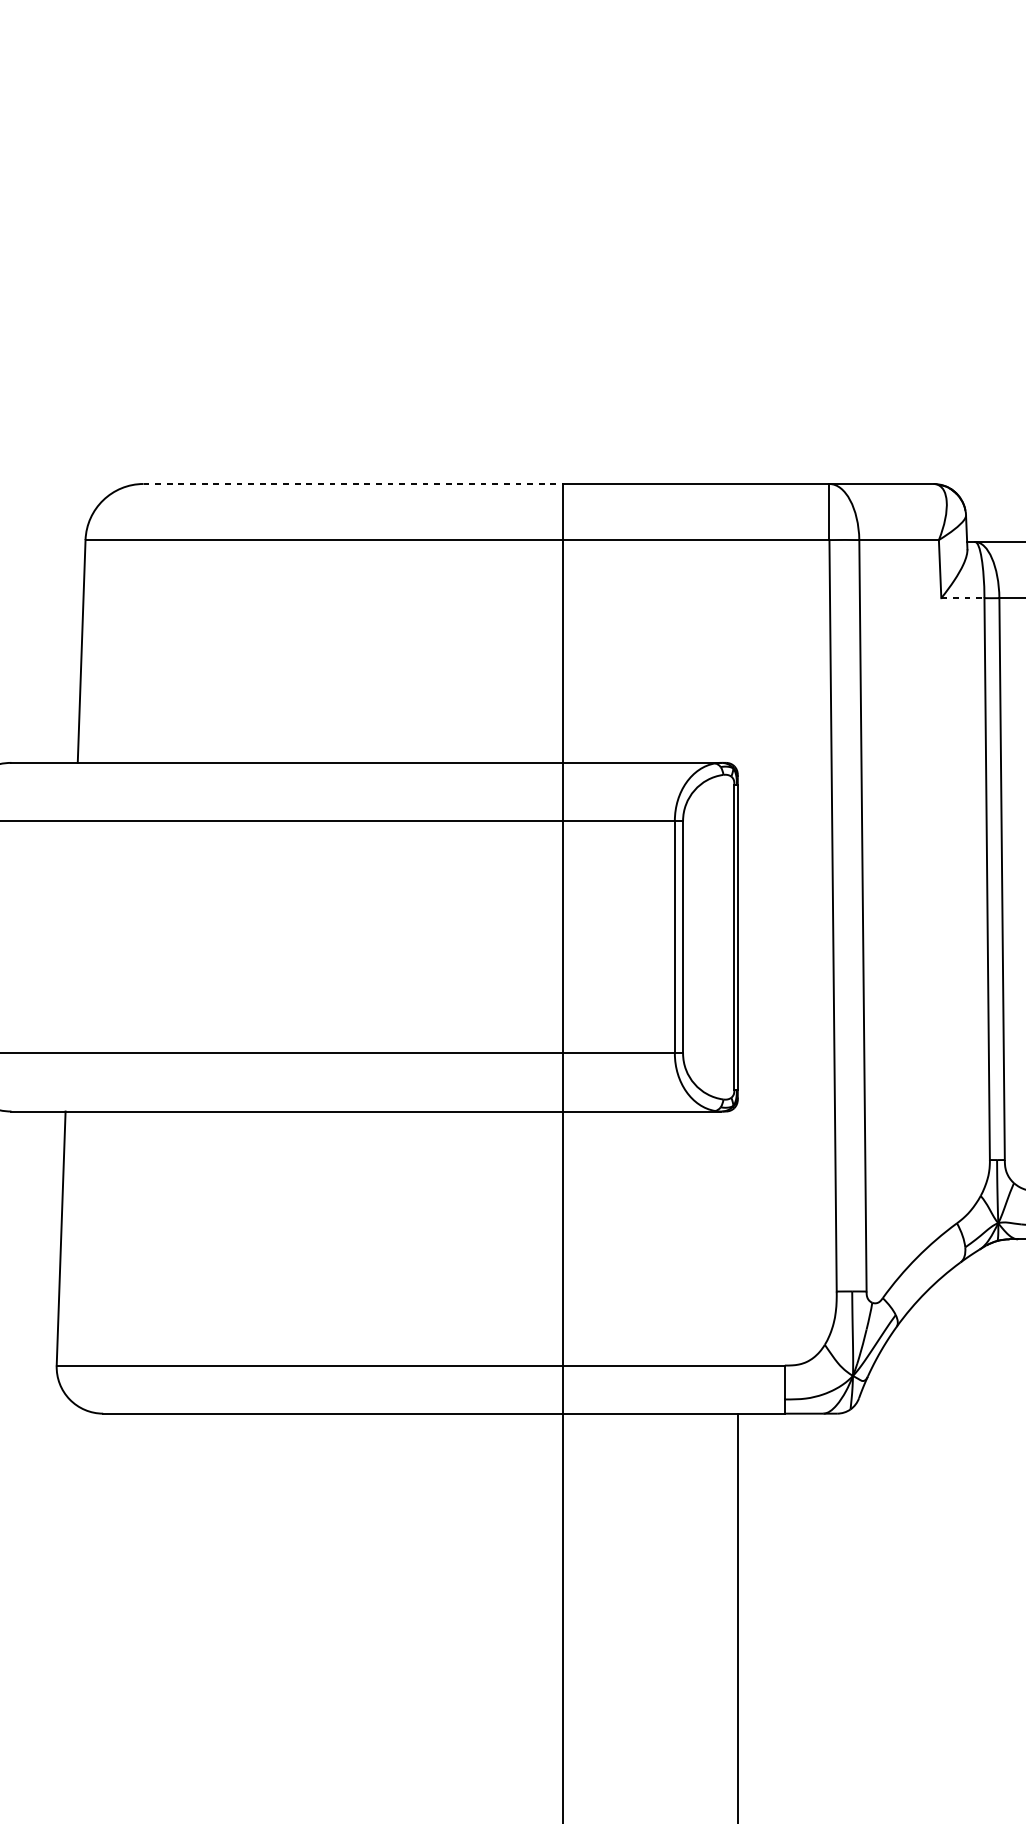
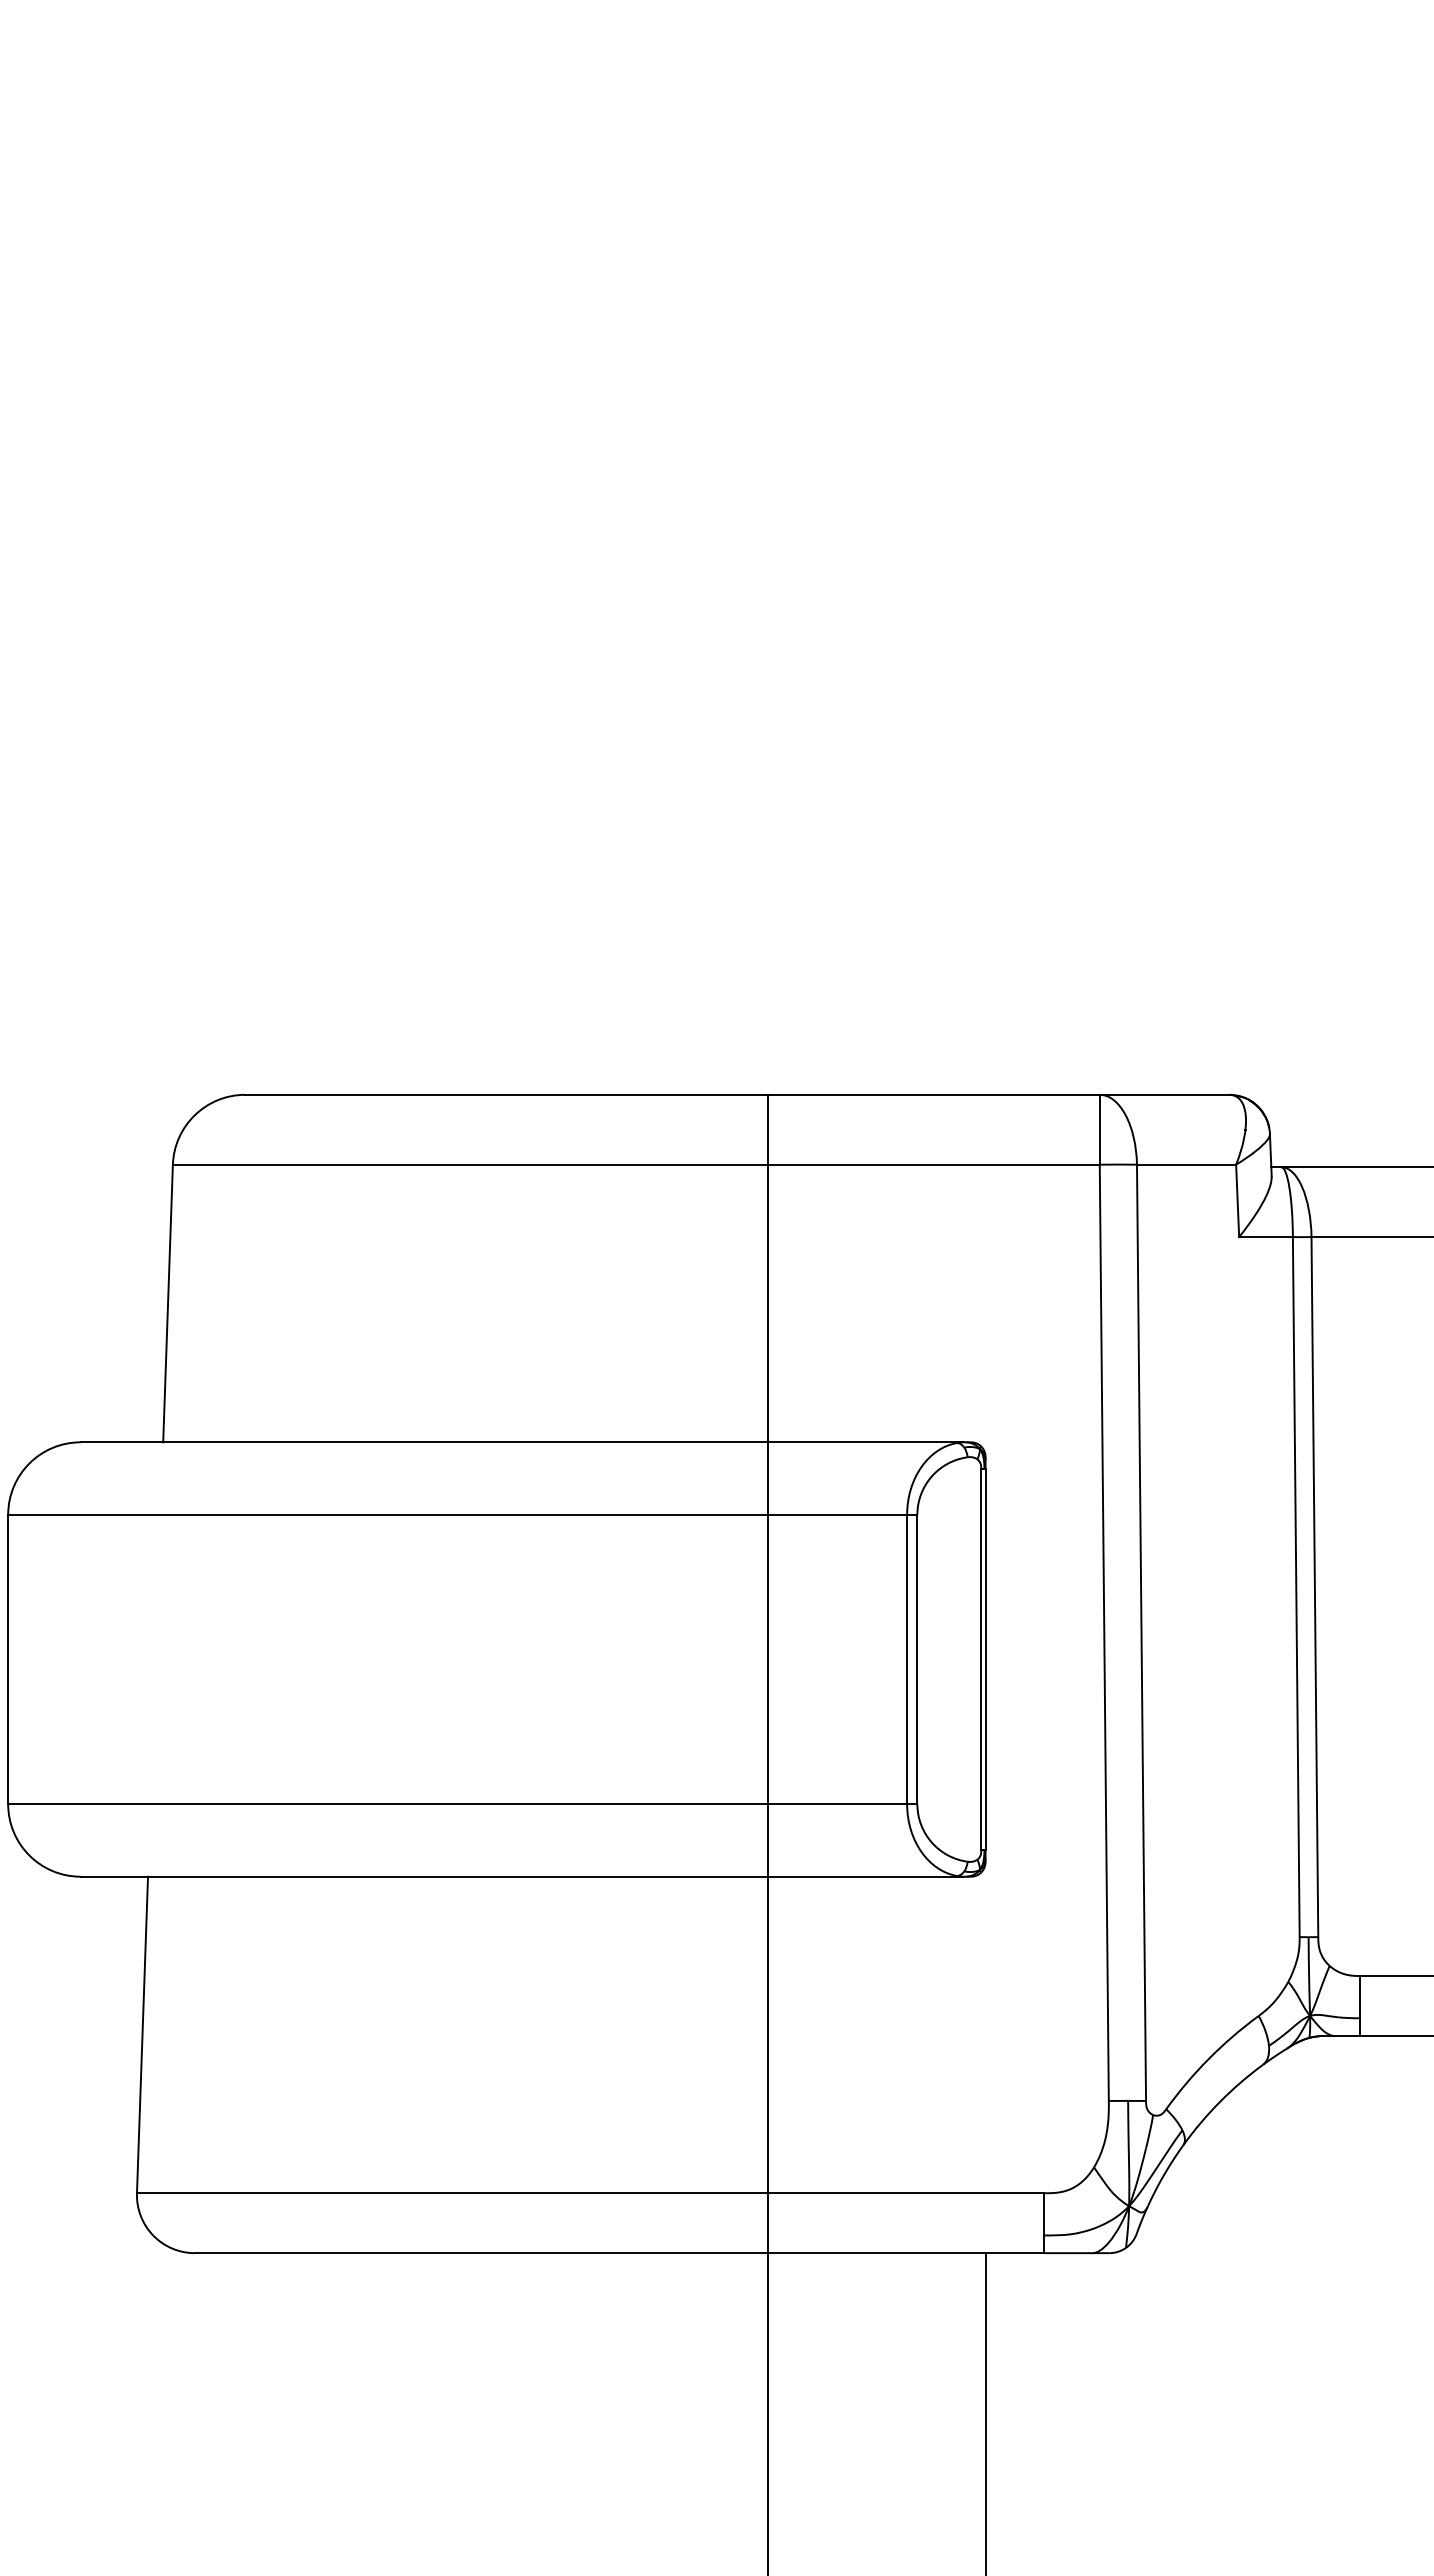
line: (353, 483) -> (506, 1094), dashed -> solid
line: (963, 598) -> (1266, 1237), dashed -> solid

